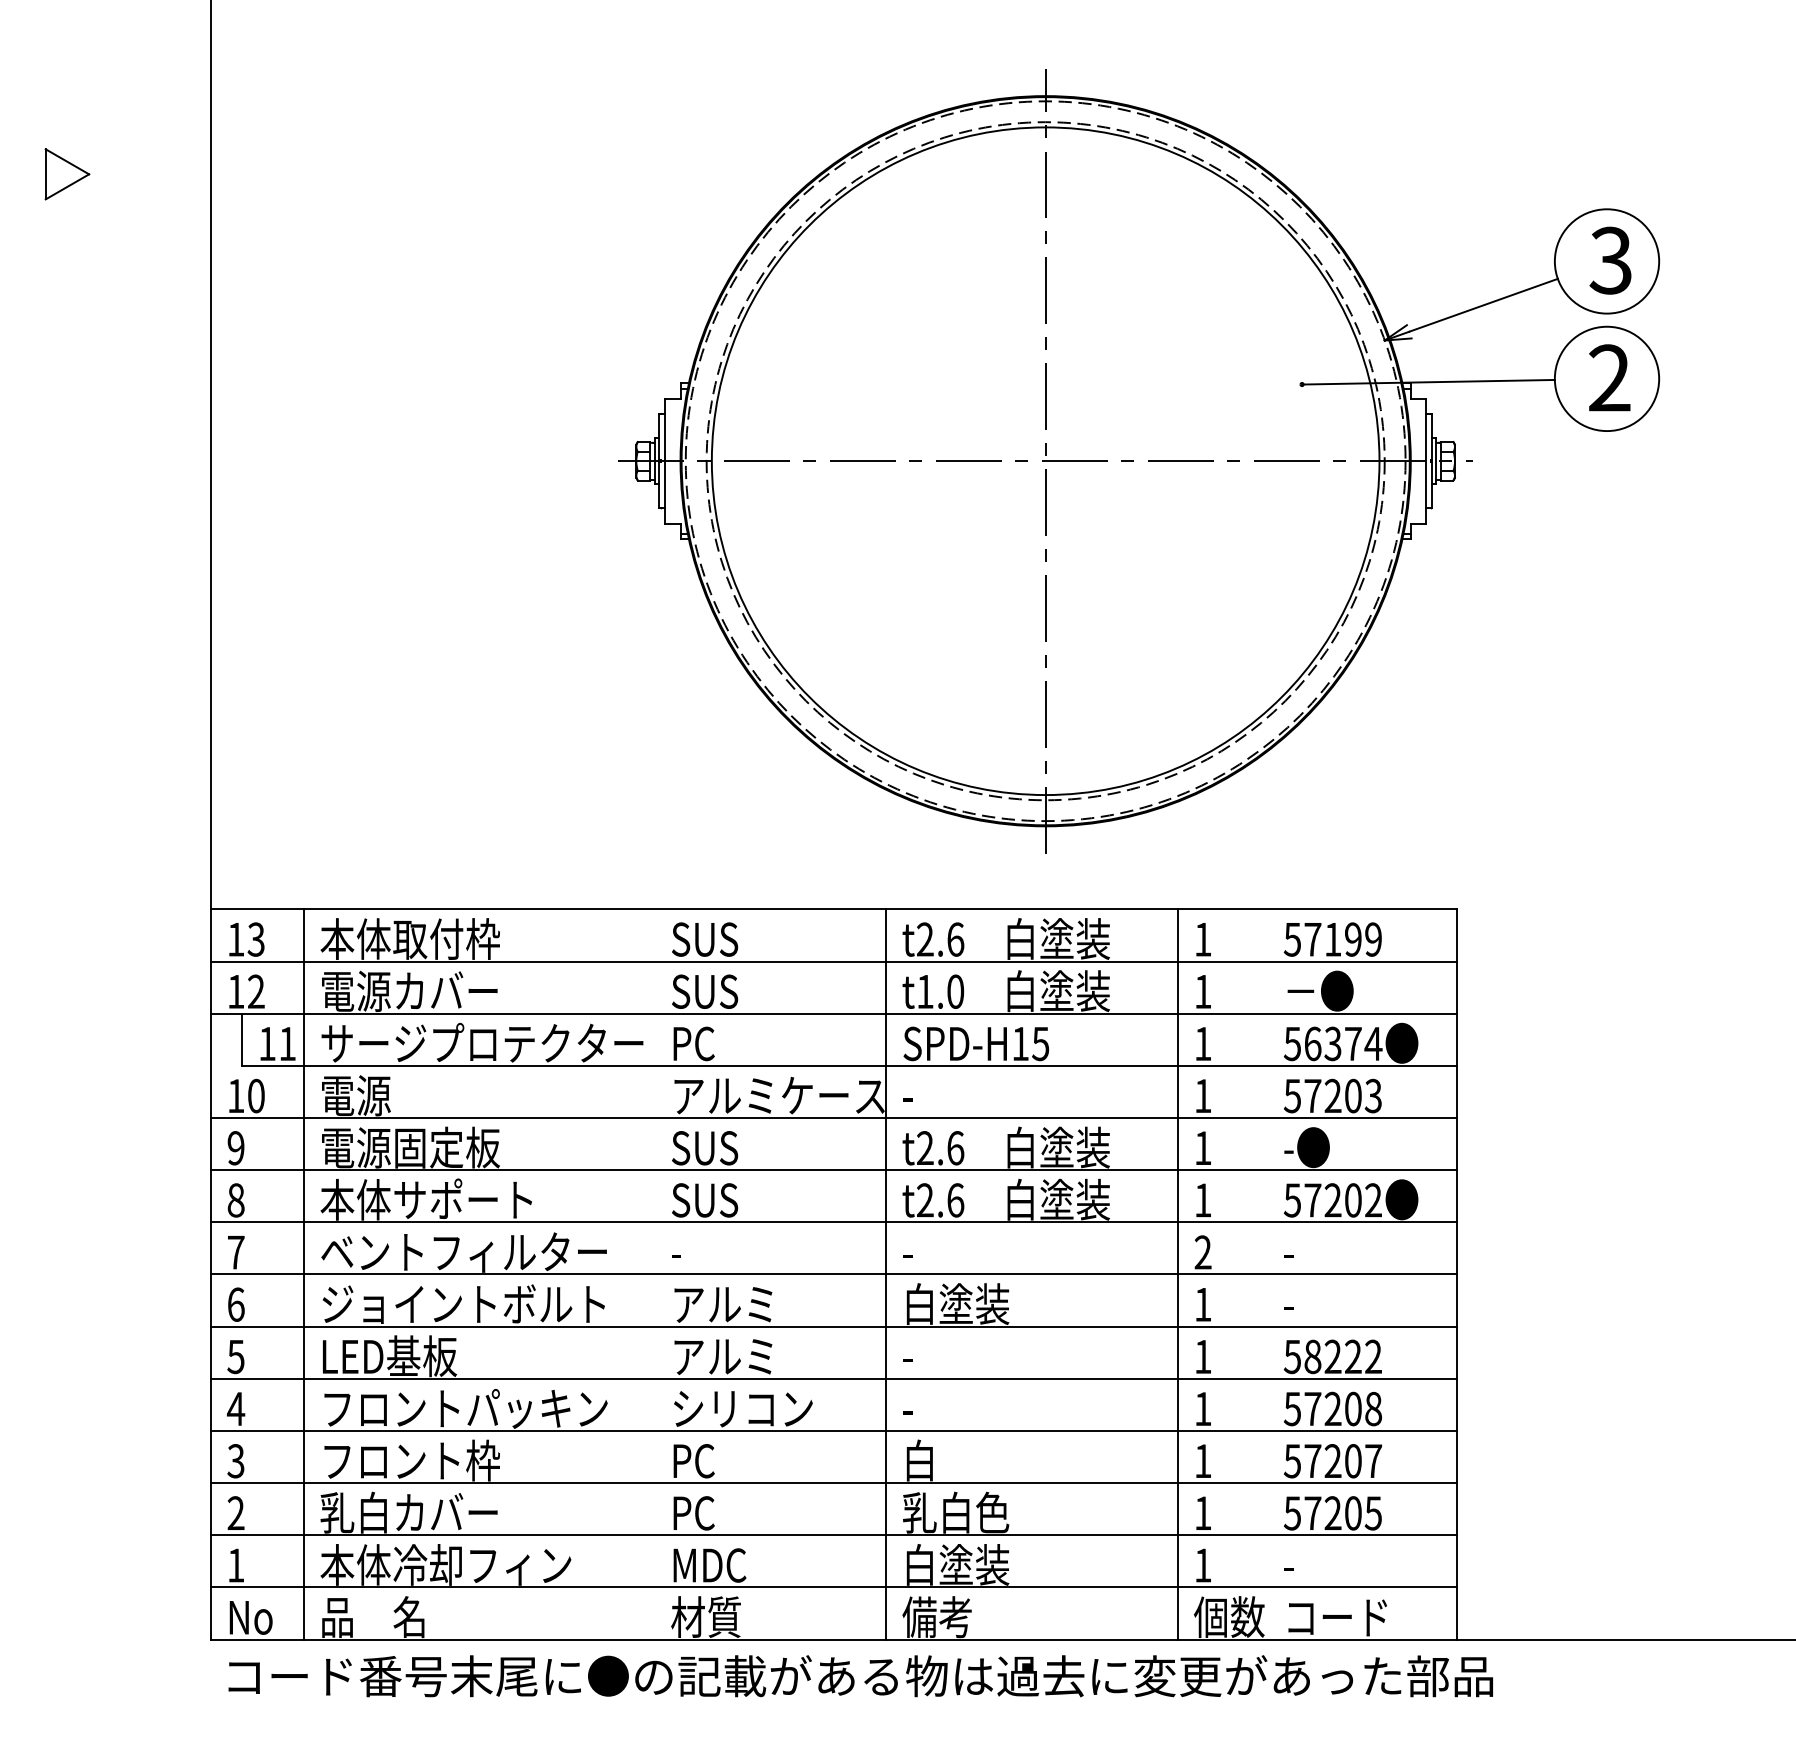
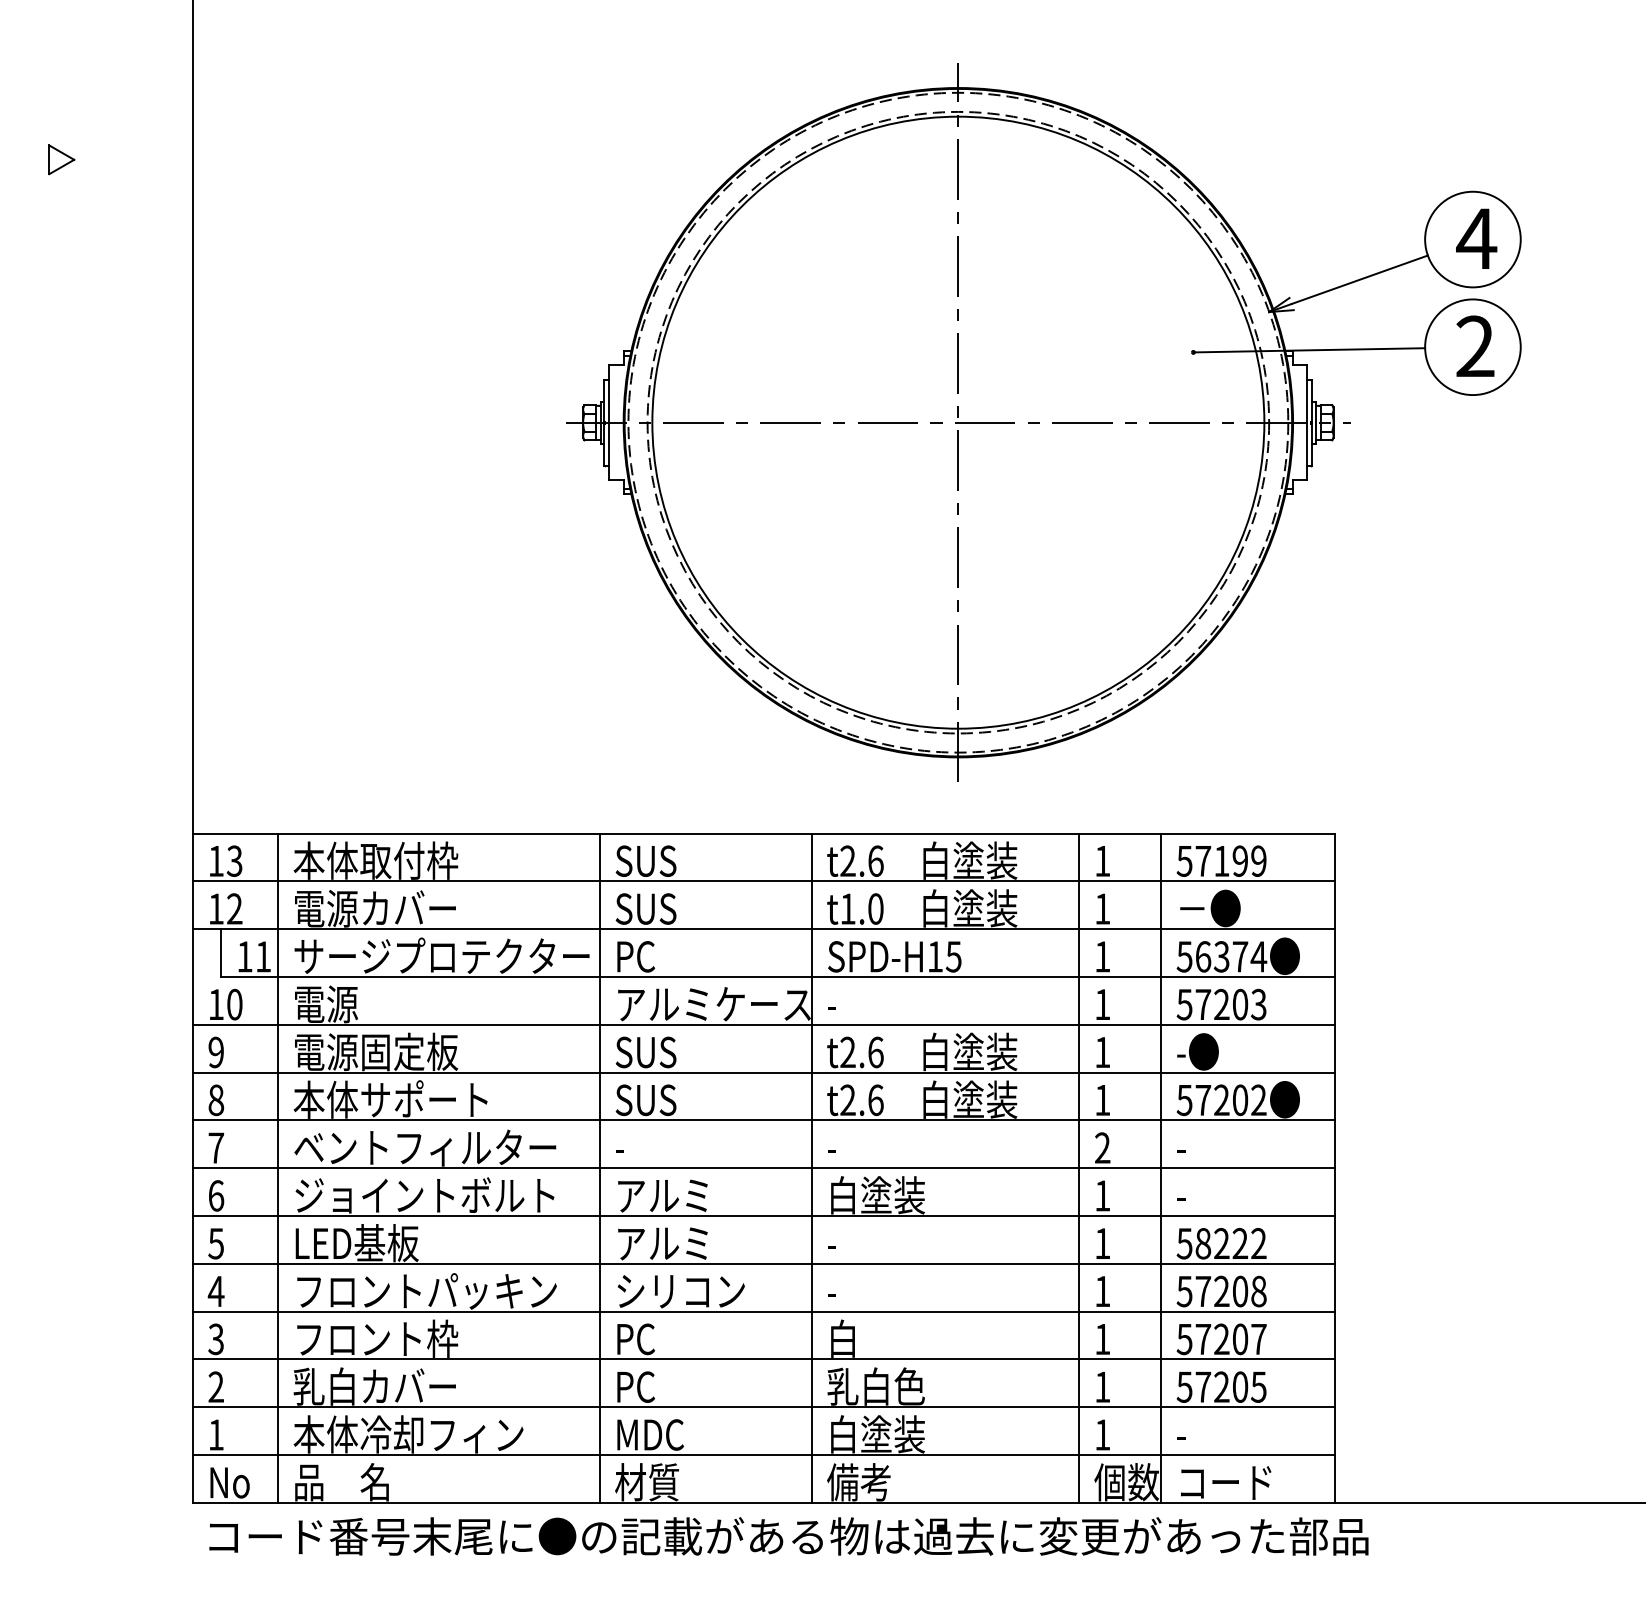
part: (67, 174) -> (61, 159), size x0.62
text: (1610, 260) -> (1476, 238), 3 -> 4
line: (654, 1273) -> (599, 1167), added
line: (1267, 1273) -> (1161, 1167), added

